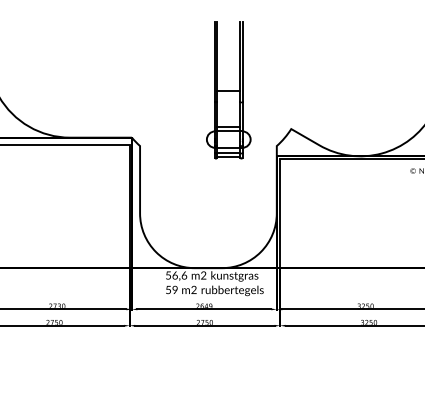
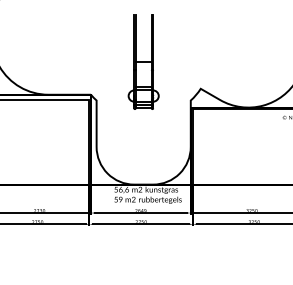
part: (228, 89) -> (143, 61), moved

